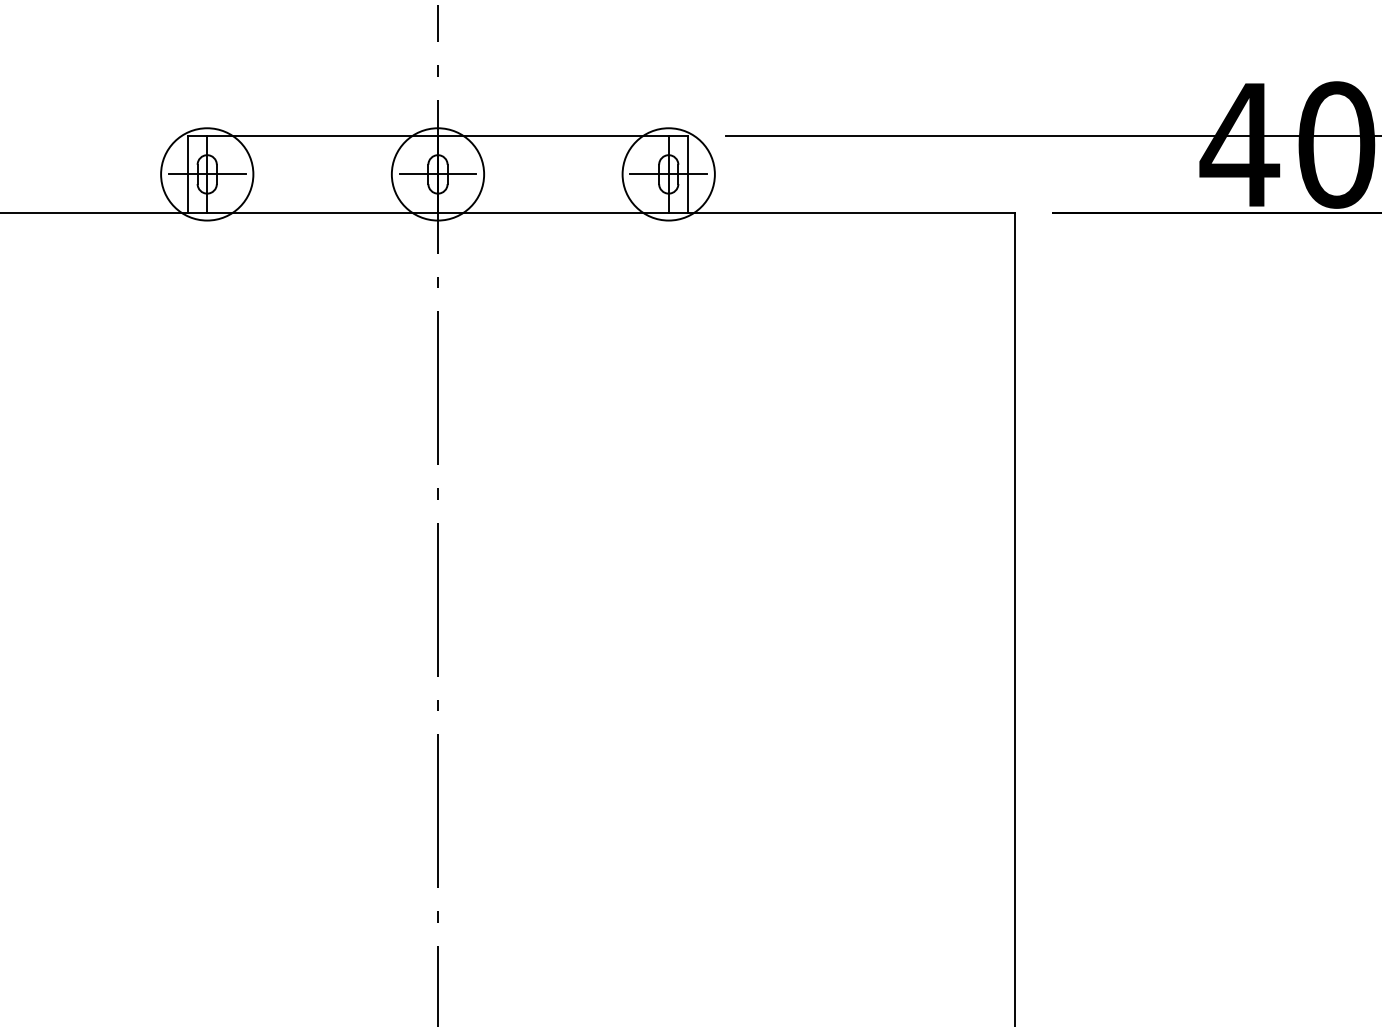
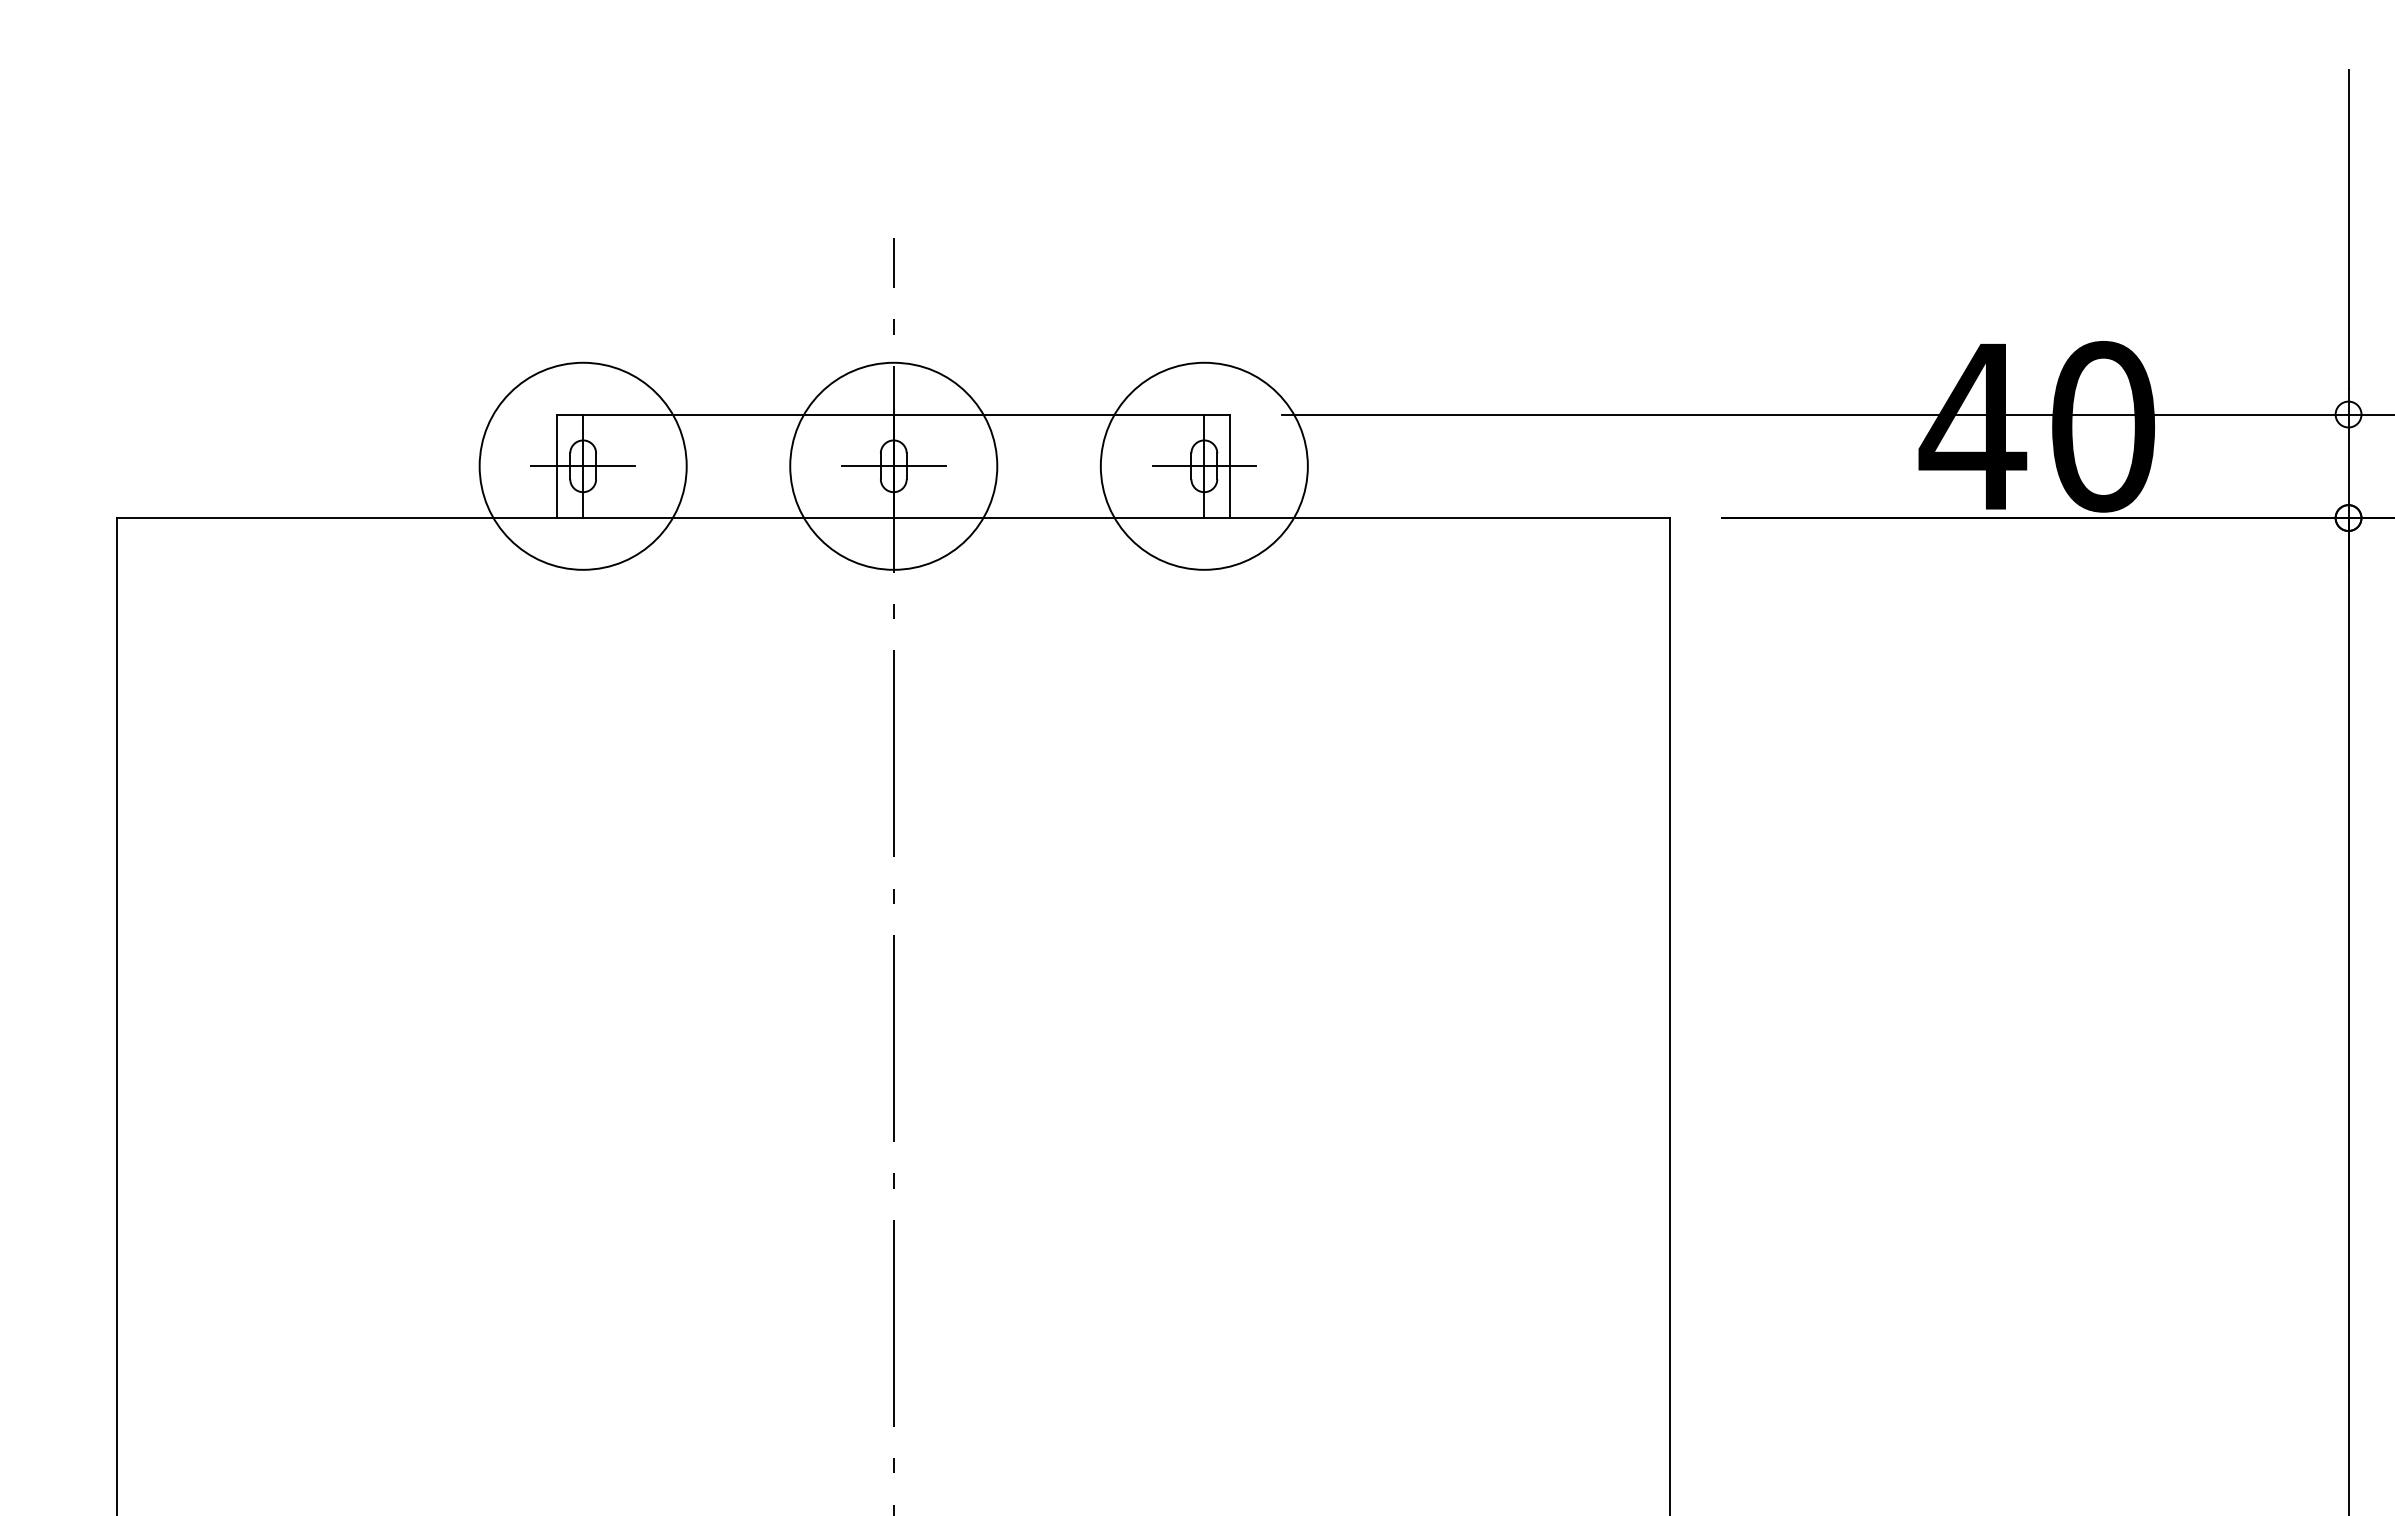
circle: (206, 173) -> (582, 465), size x1.67
circle: (437, 173) -> (893, 465), size x1.67
circle: (668, 173) -> (1203, 465), size x1.67

